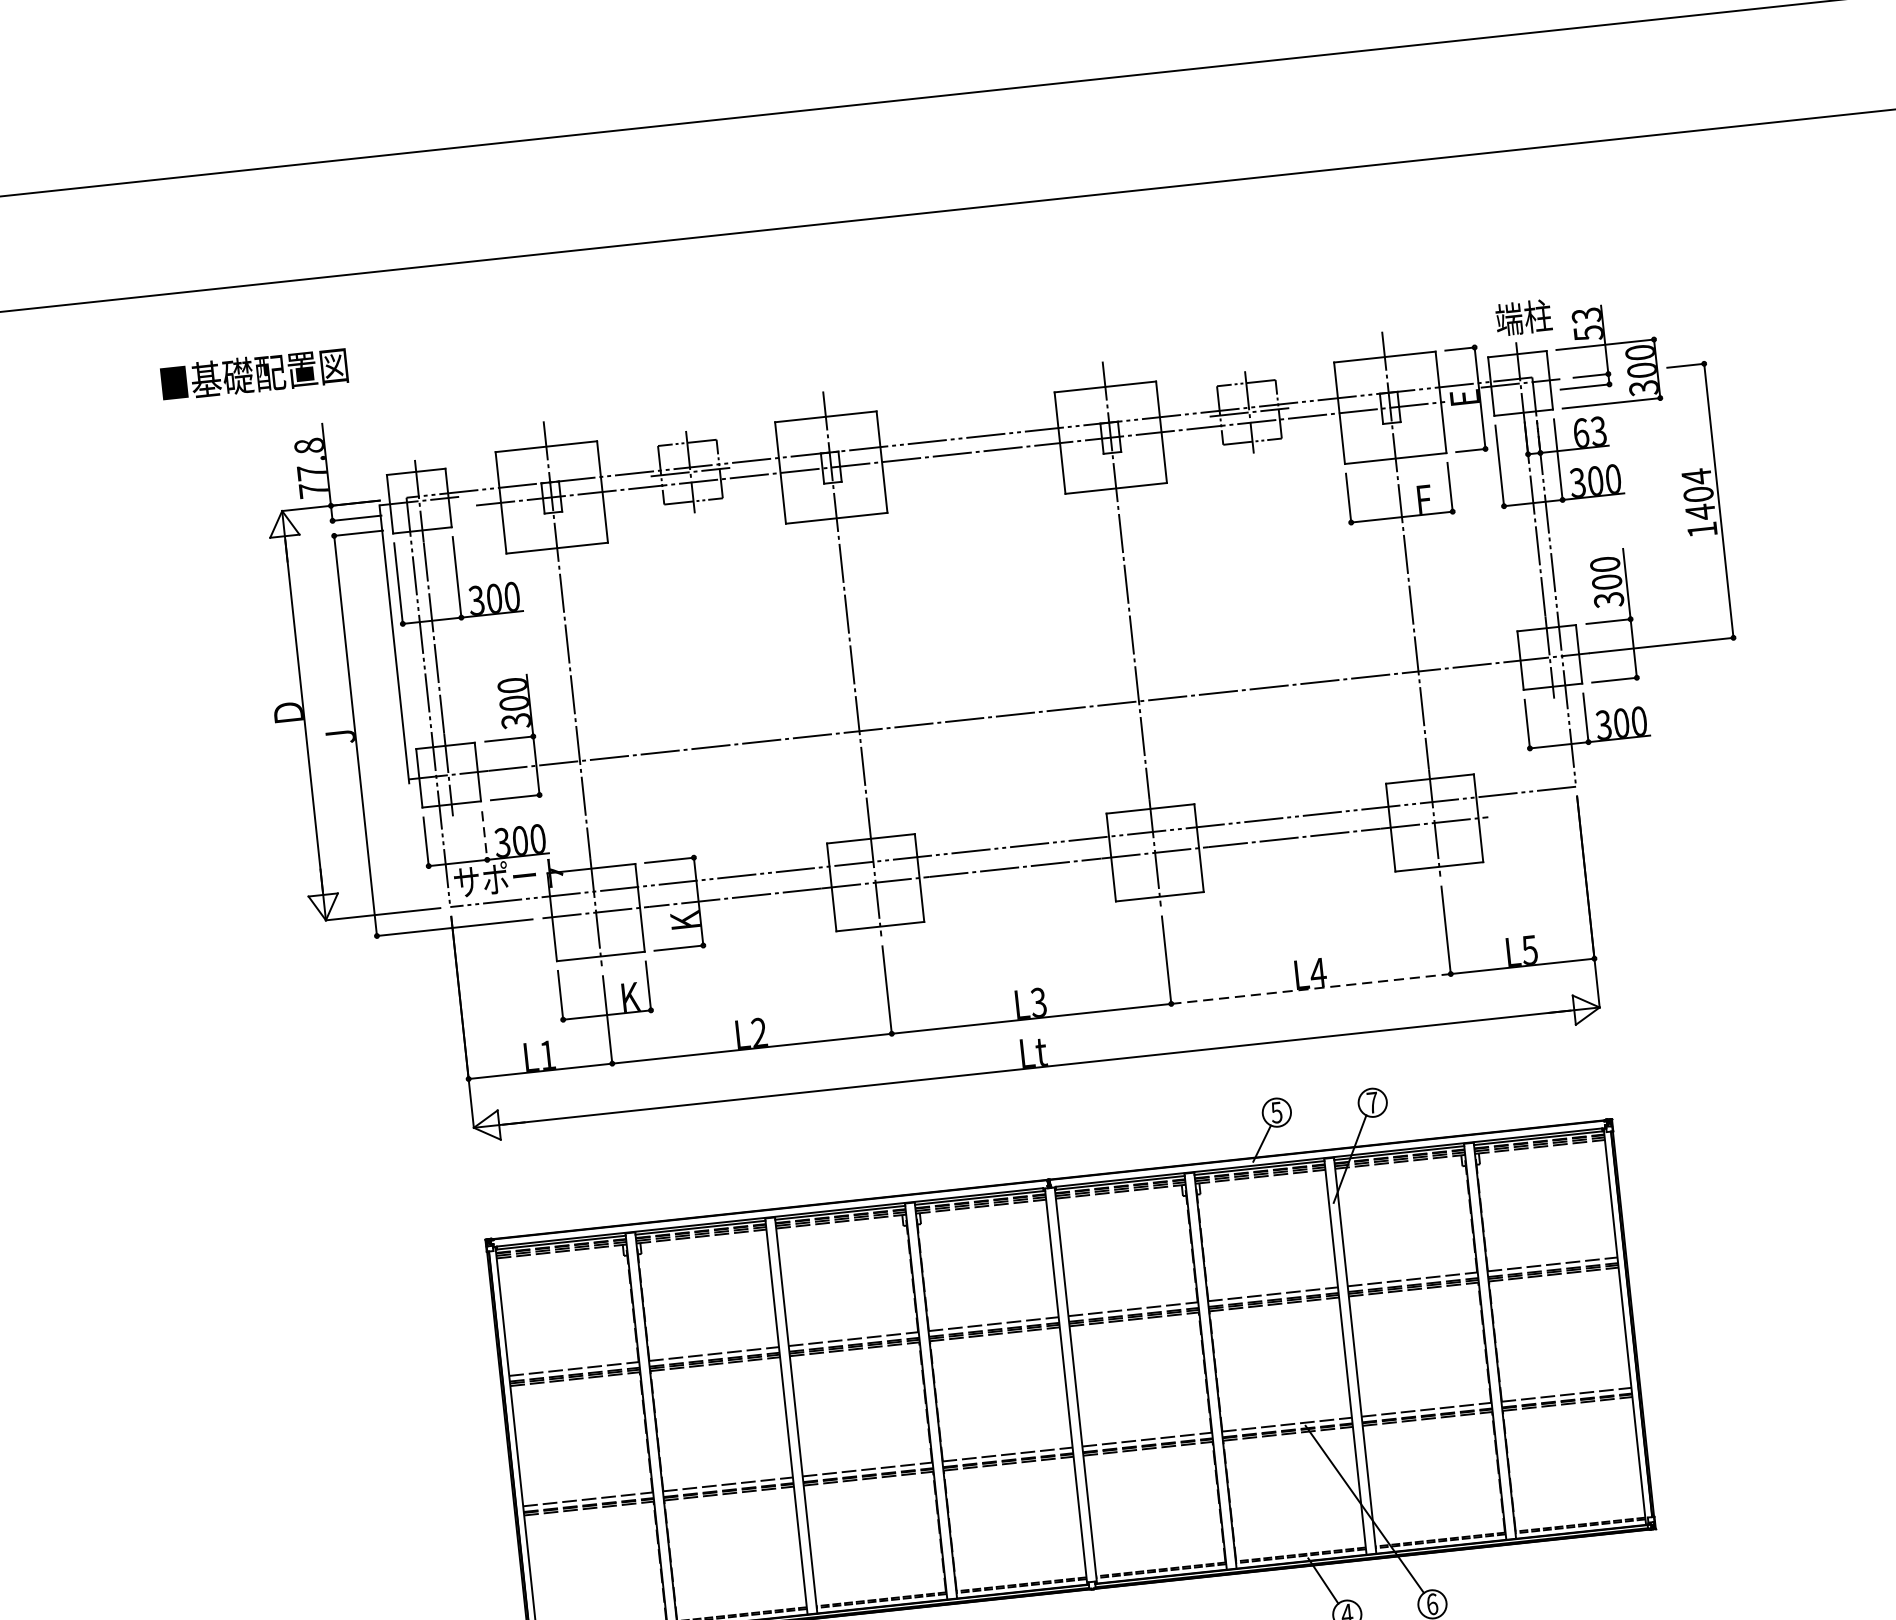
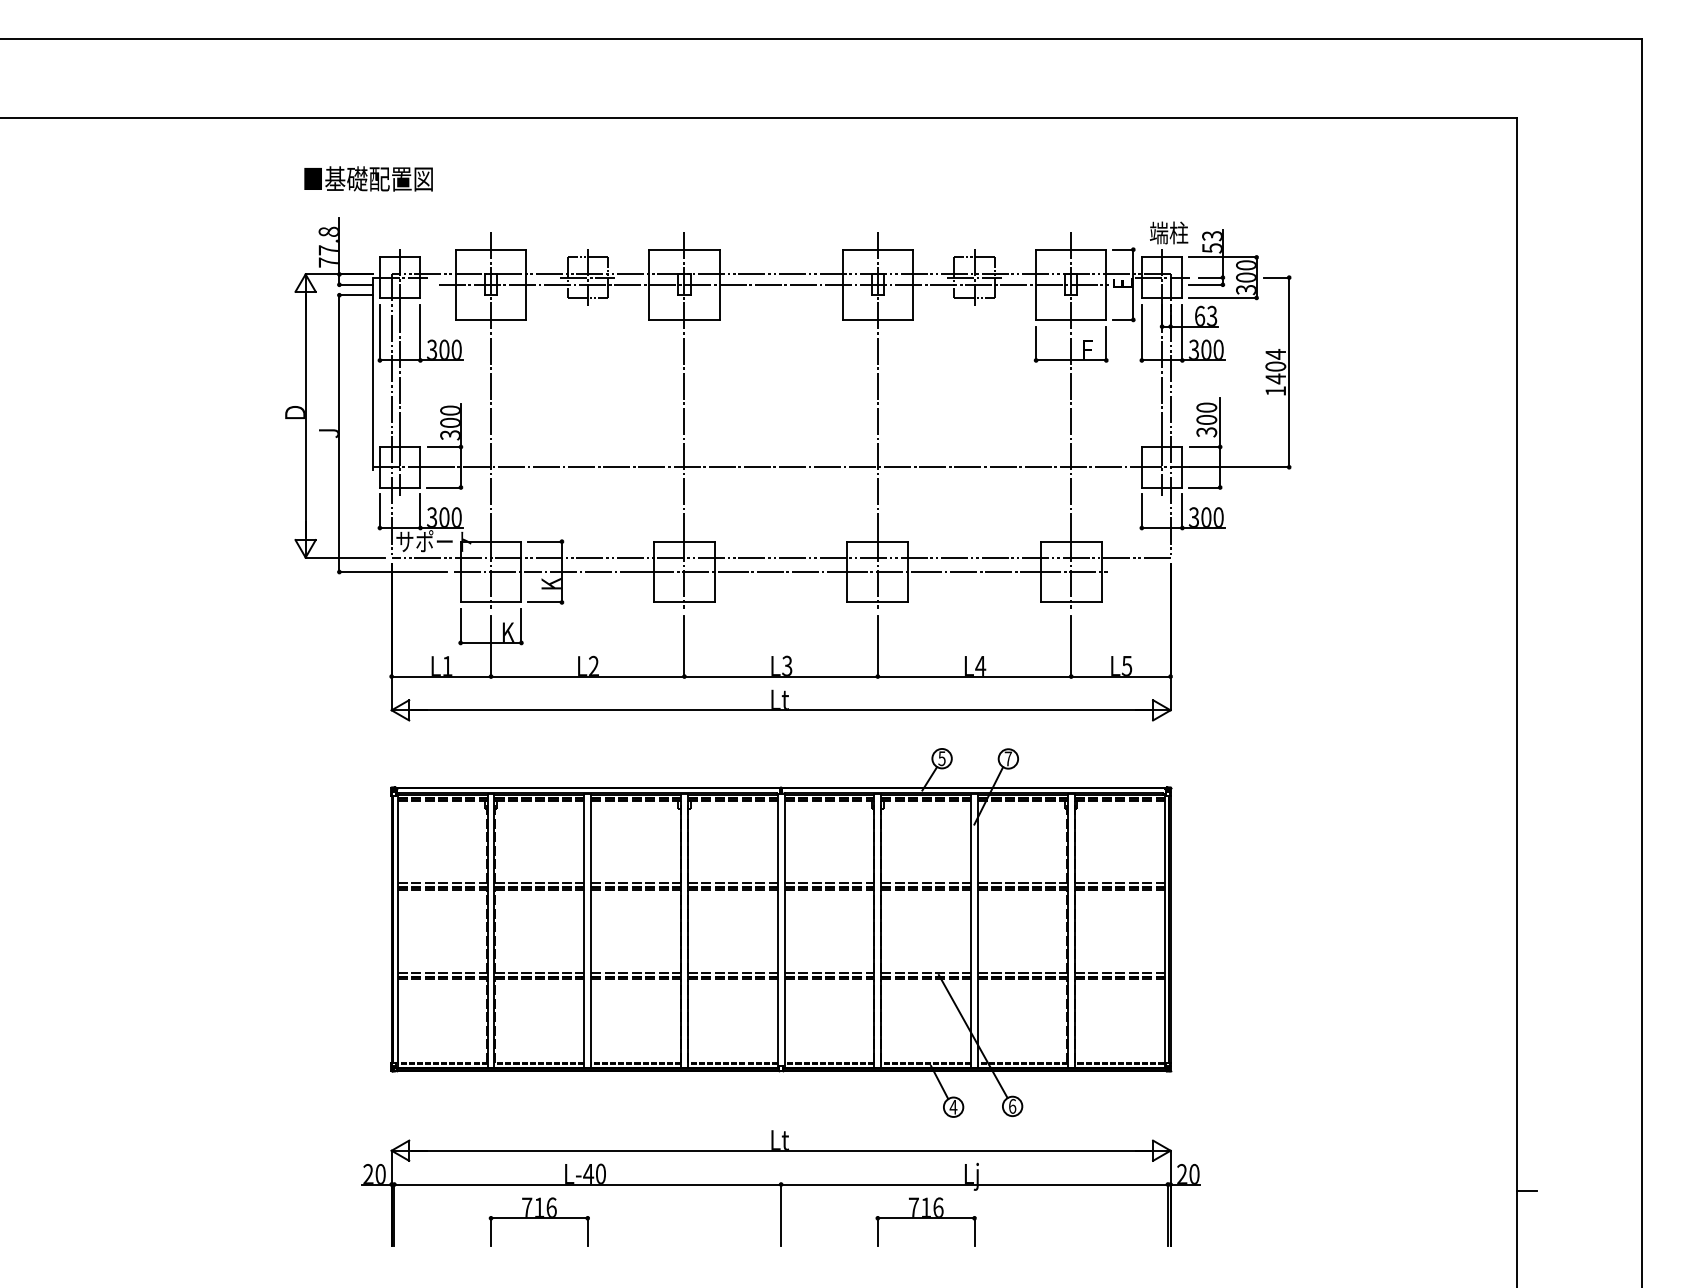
text: (254, 373) -> (368, 178), moved
line: (484, 835) -> (420, 511), dashed -> solid
line: (1310, 988) -> (974, 676), dashed -> solid

